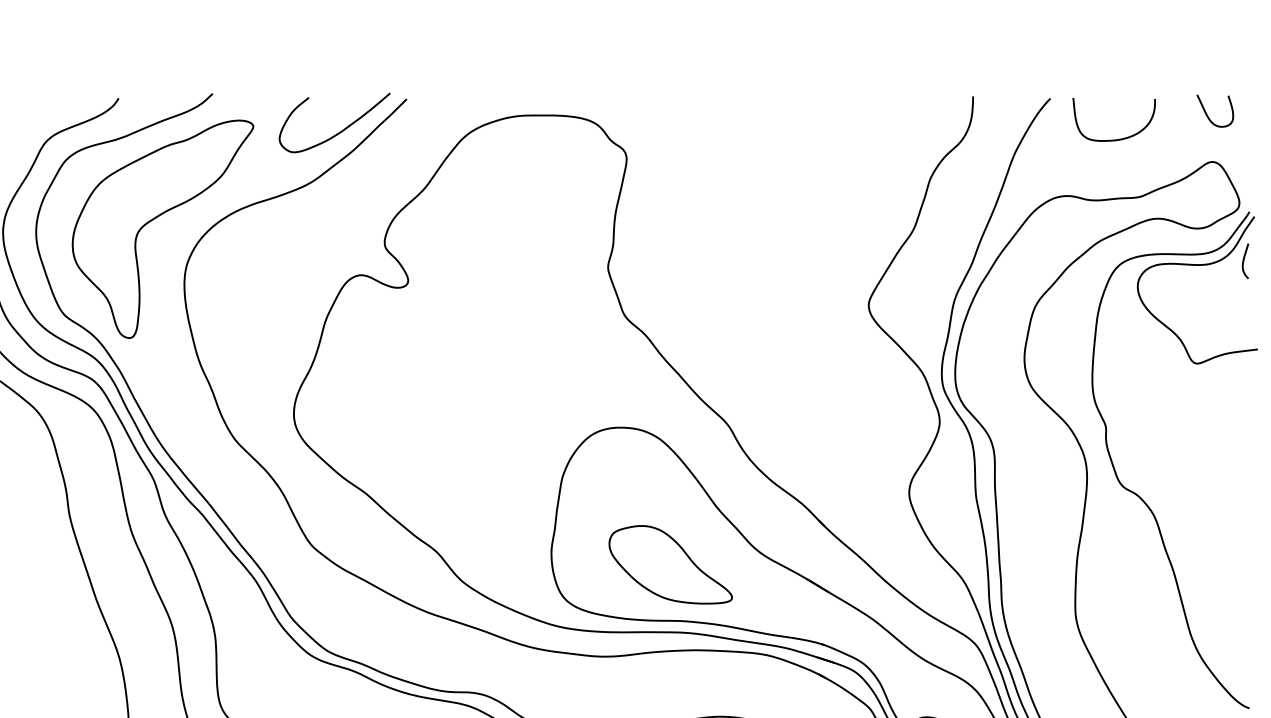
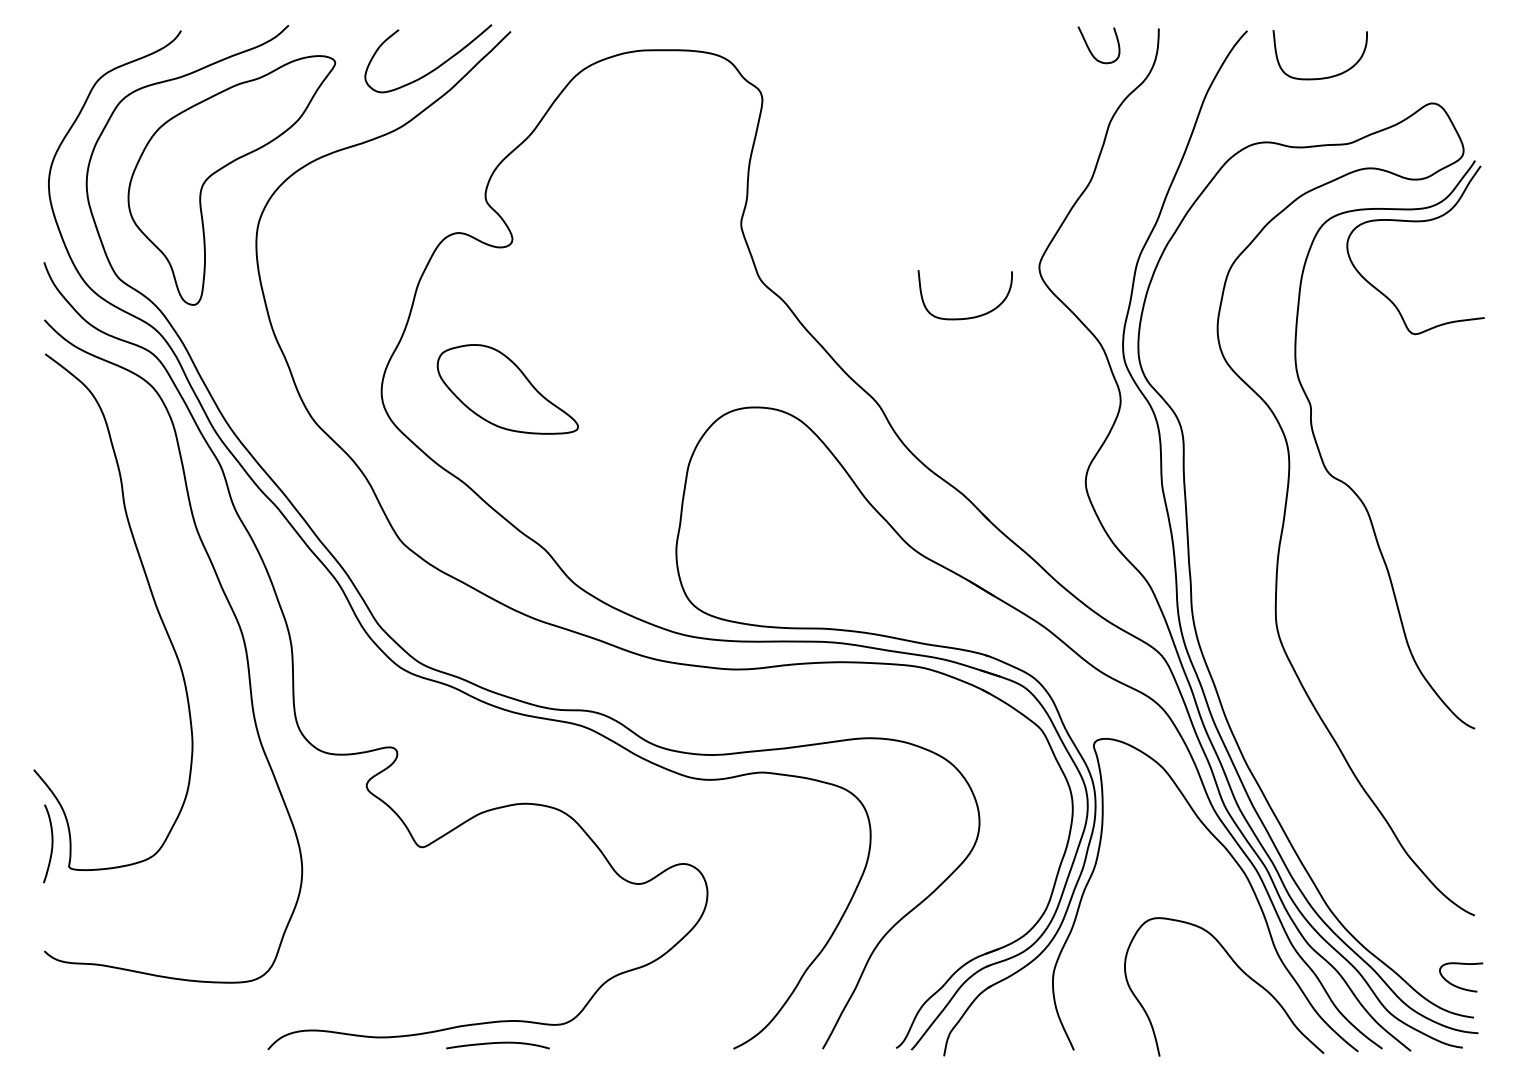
curve: (1207, 114) -> (1090, 49), moved
curve: (1244, 260) -> (1469, 216), removed
curve: (804, 349) -> (965, 317), added
part: (670, 564) -> (507, 389), moved

